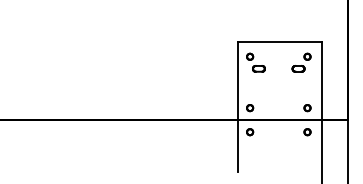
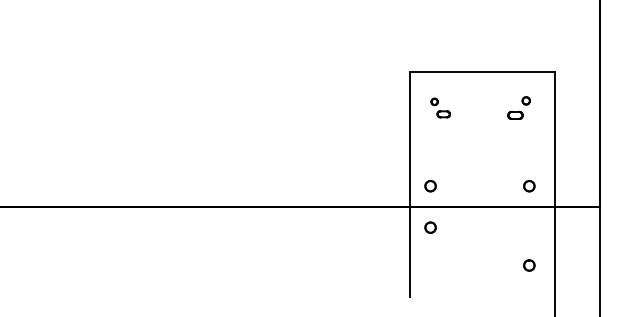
part: (255, 62) -> (439, 107), size x0.6
part: (301, 62) -> (519, 107), size x0.7
part: (307, 132) -> (529, 266), moved

